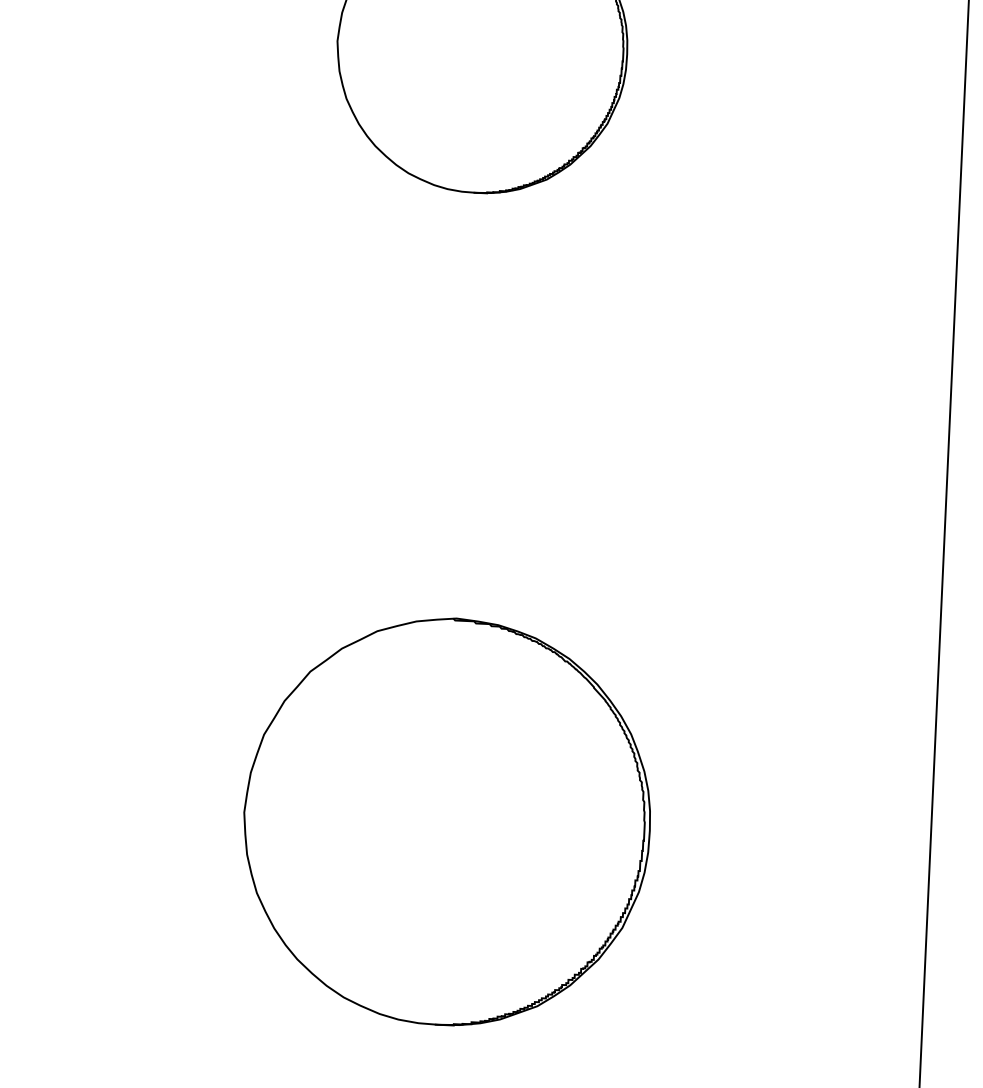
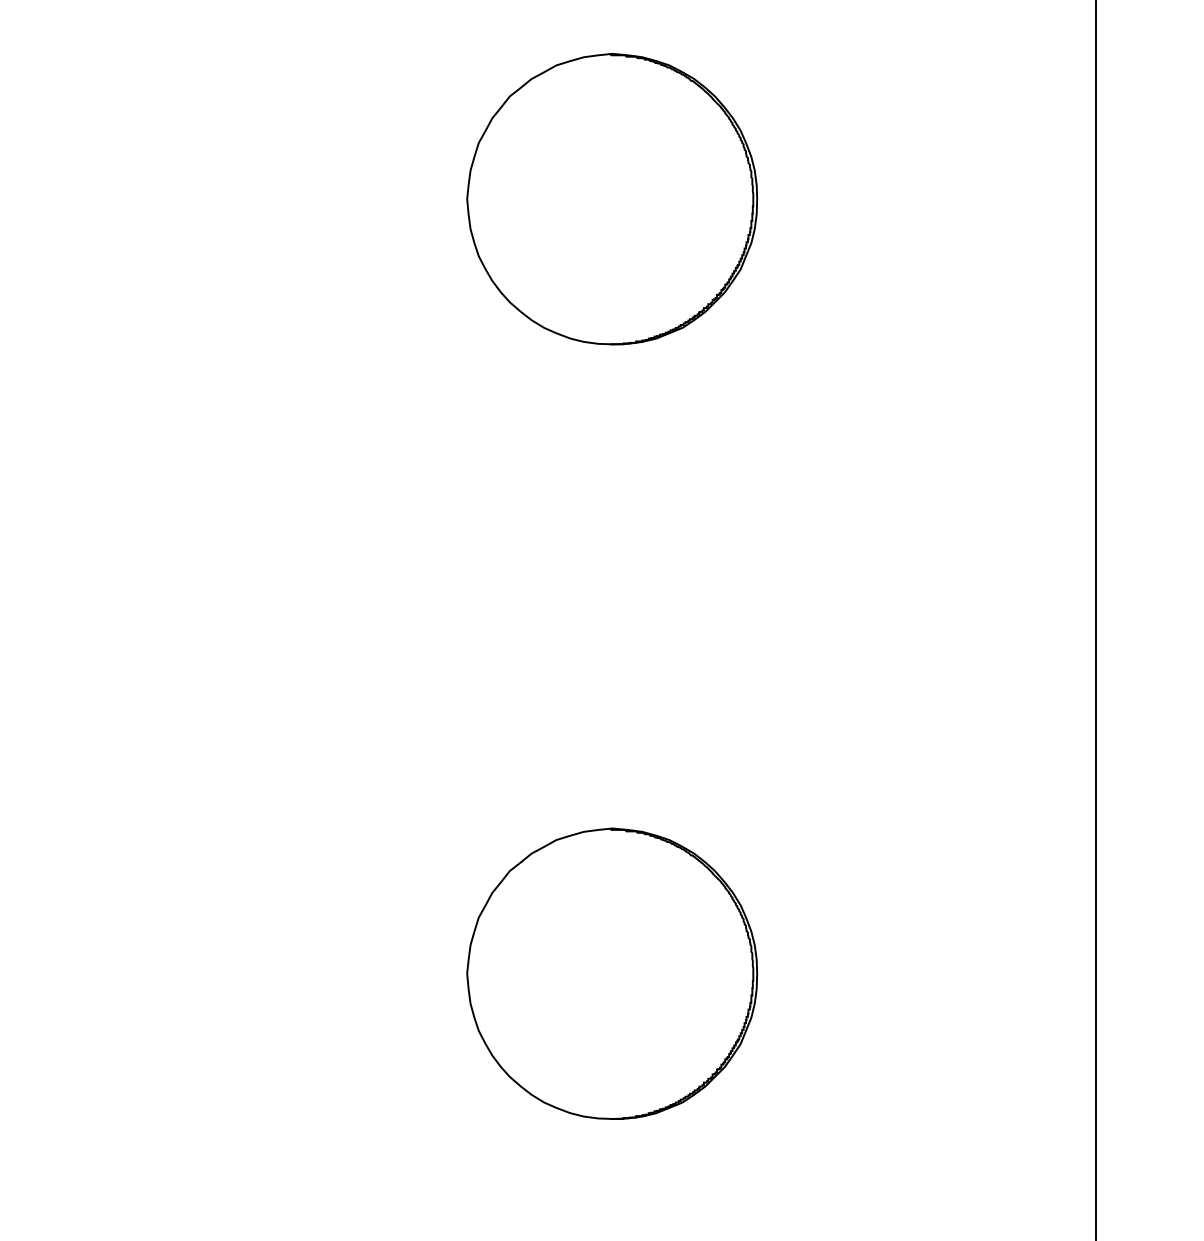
part: (447, 821) -> (612, 973), size x0.71

